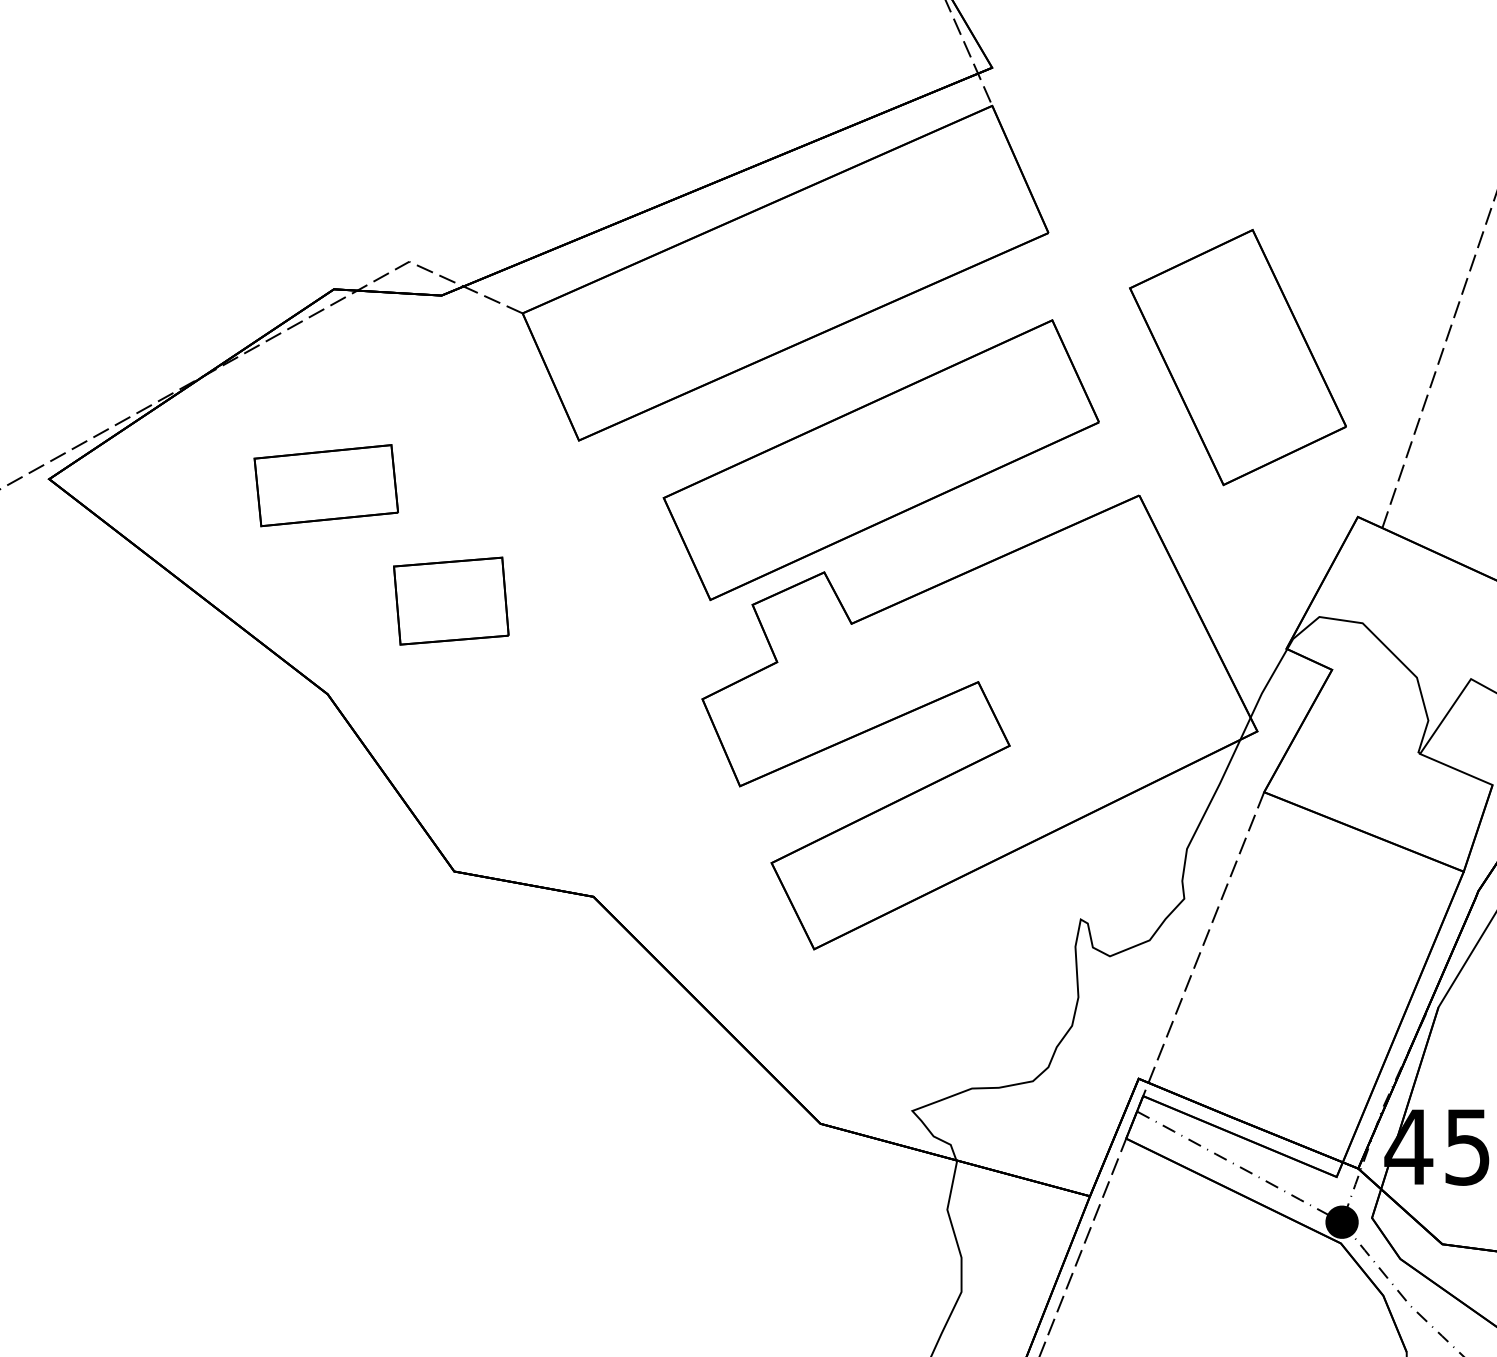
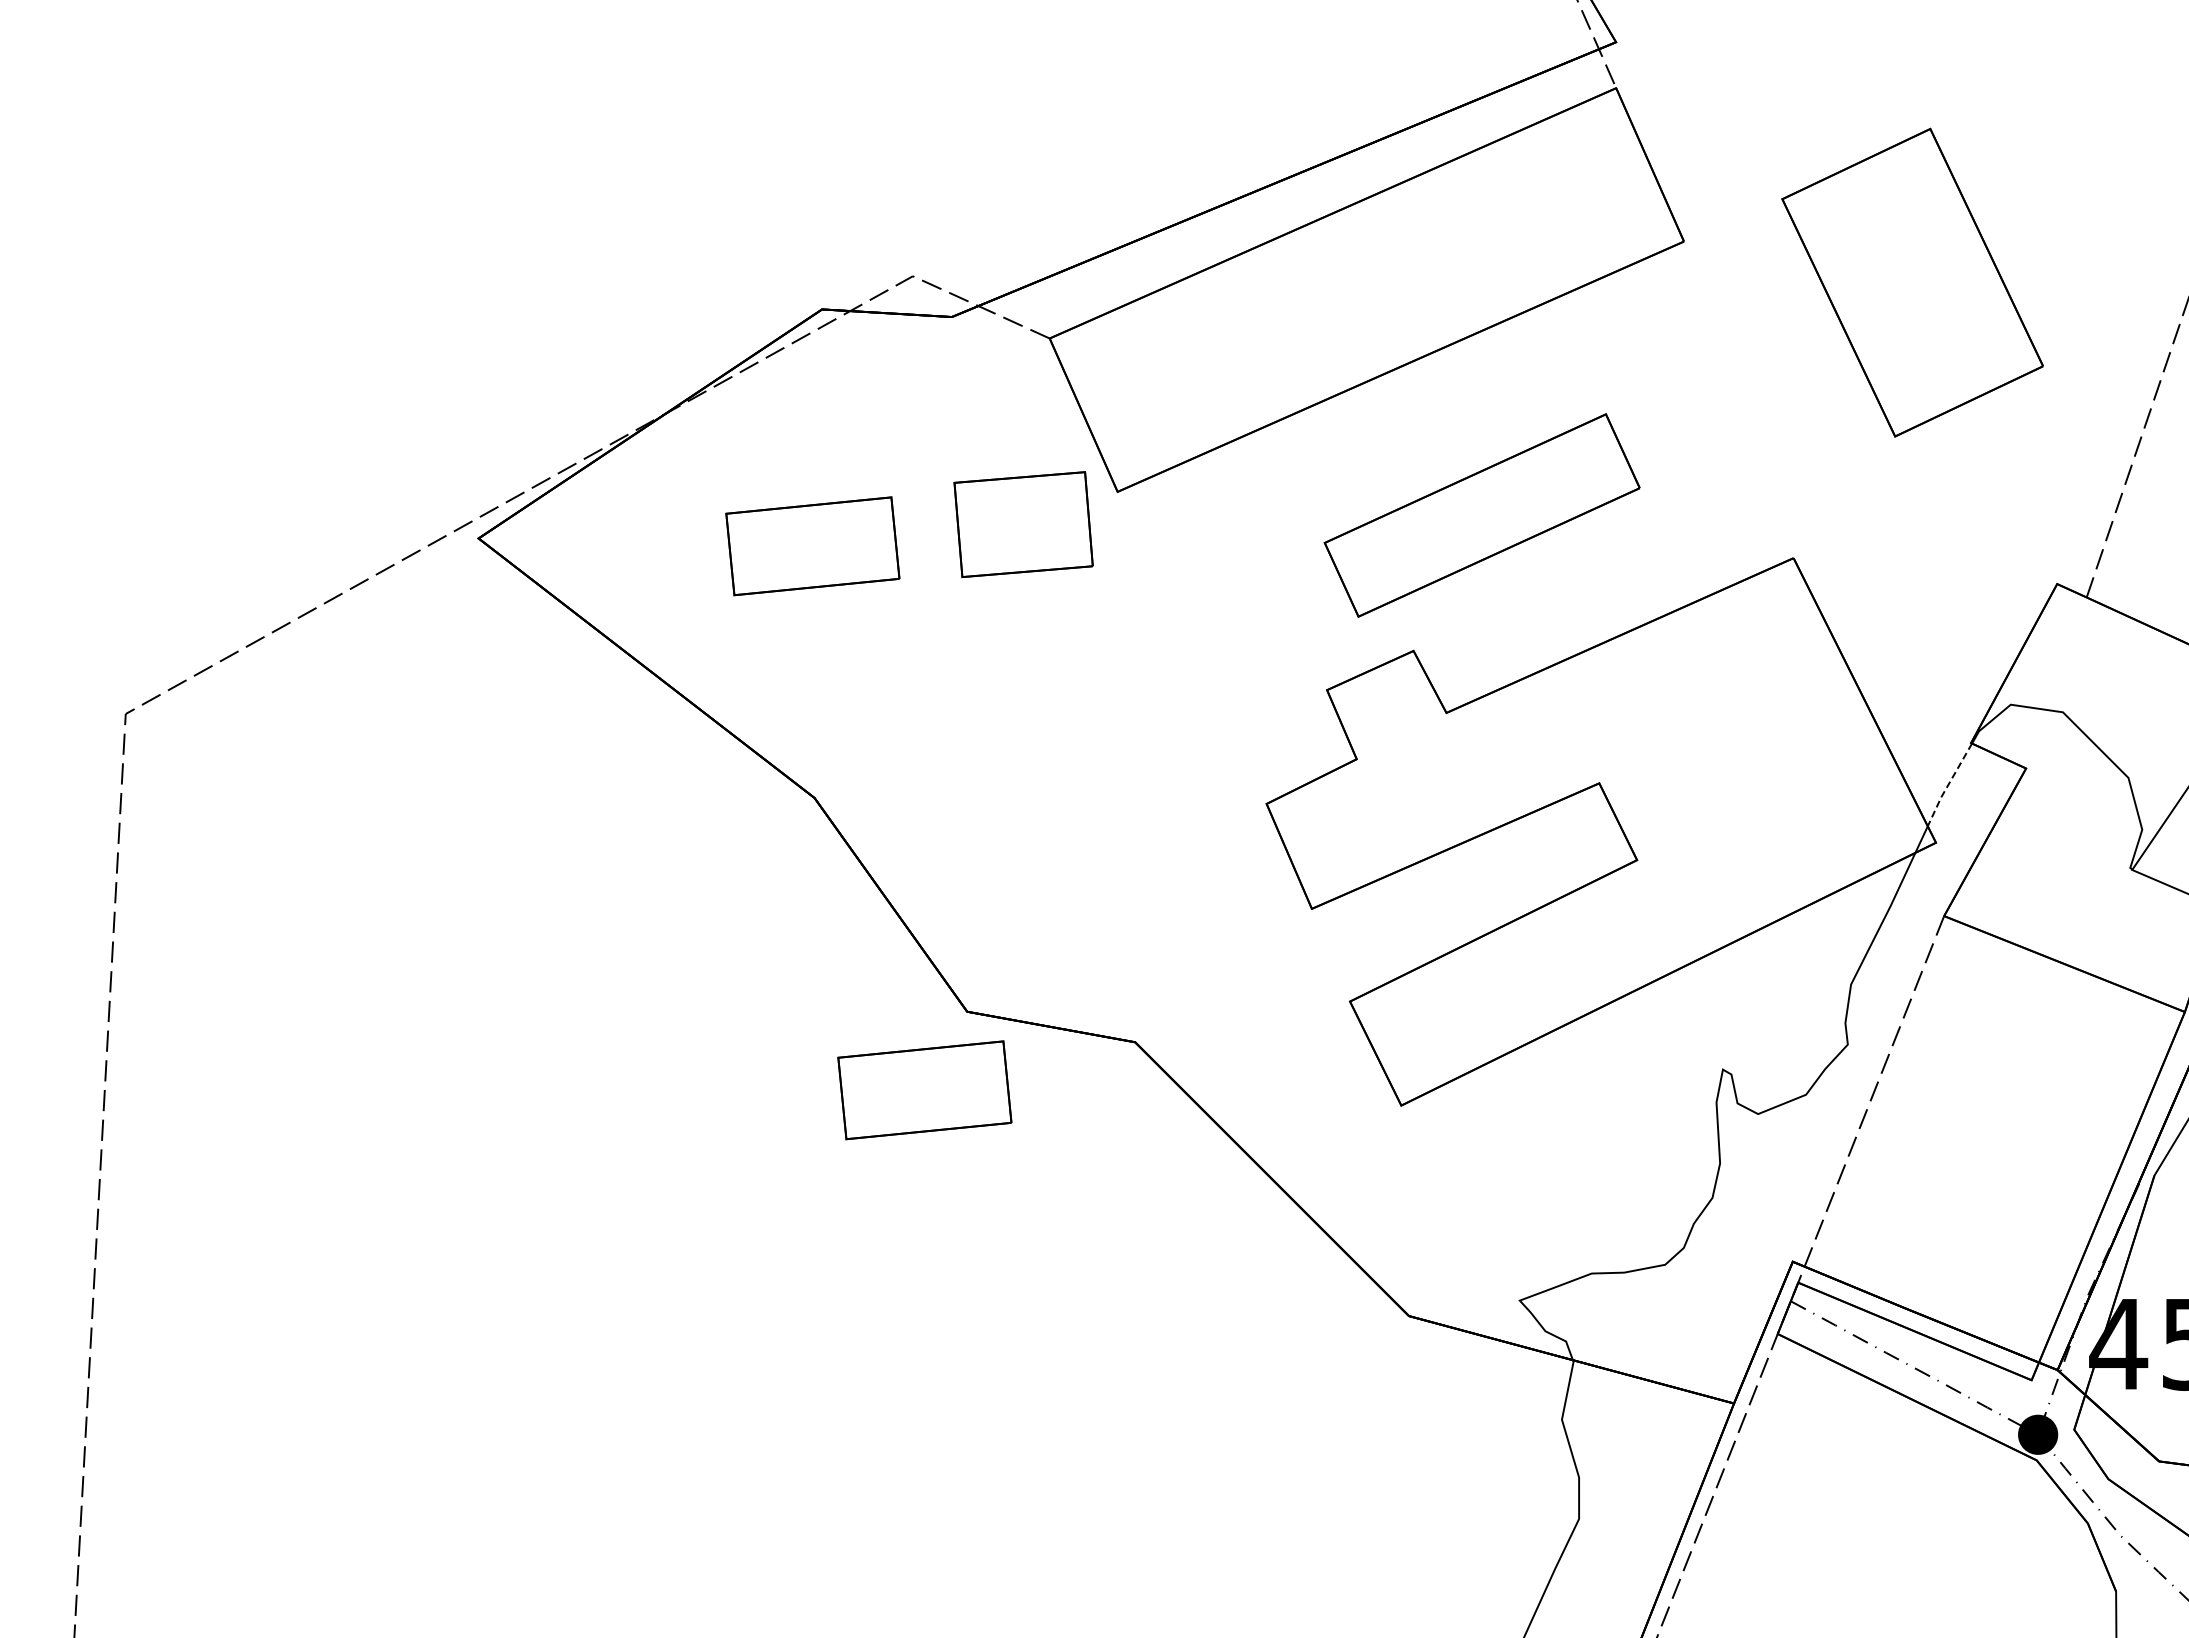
part: (1237, 357) -> (1912, 282), moved
part: (880, 460) -> (1481, 515), size x0.6
part: (451, 601) -> (1023, 524), moved
line: (1267, 683) -> (1948, 784), solid -> dashed
part: (418, 936) -> (924, 1090), added

